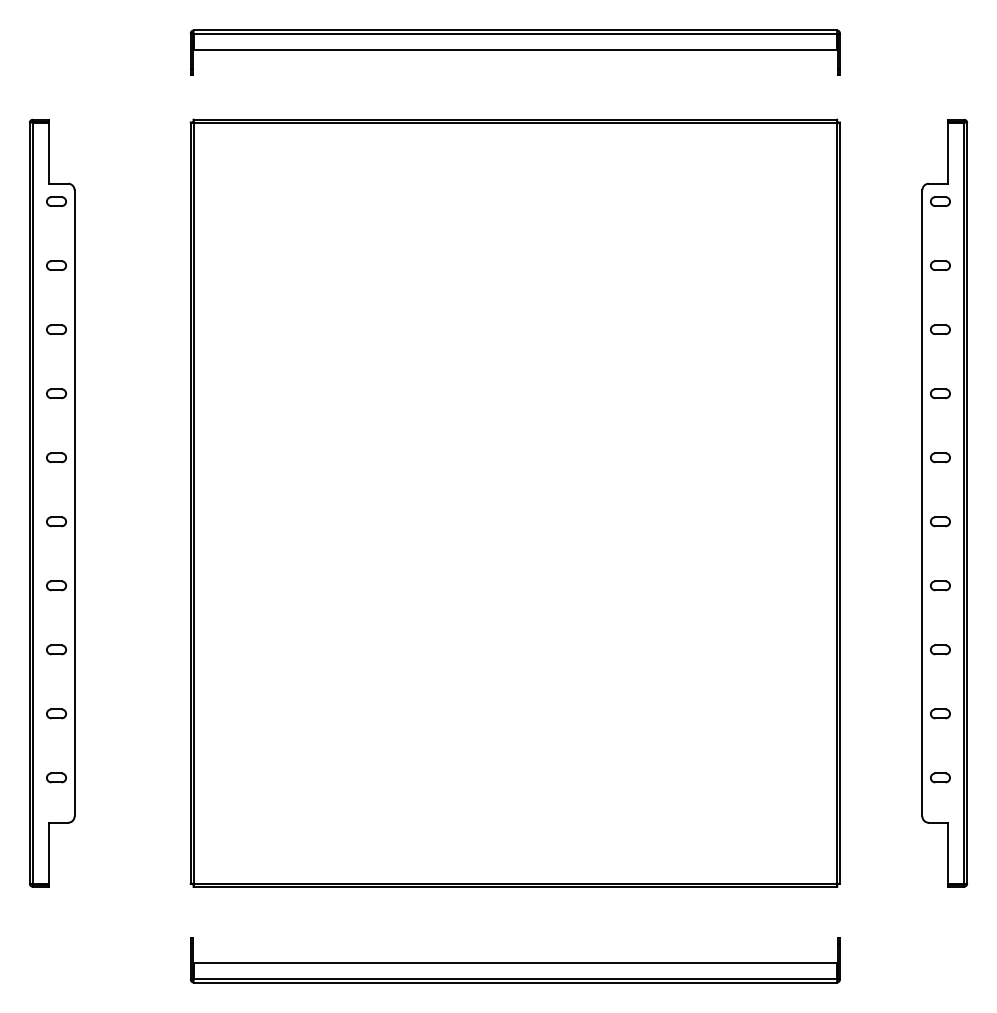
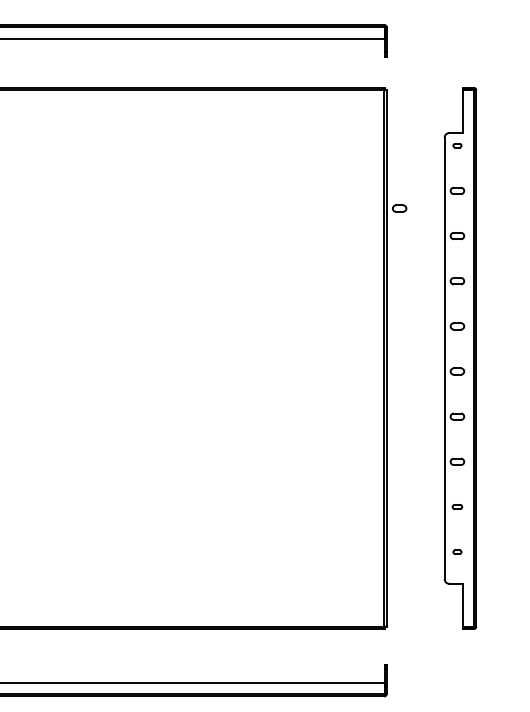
part: (940, 201) -> (457, 145), size x0.6
part: (858, 290) -> (399, 208), added
part: (940, 713) -> (457, 506), size x0.7
part: (940, 777) -> (457, 551), size x0.6

